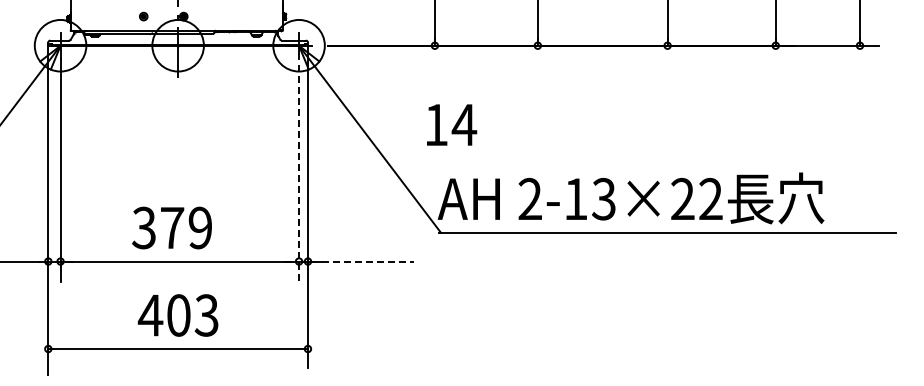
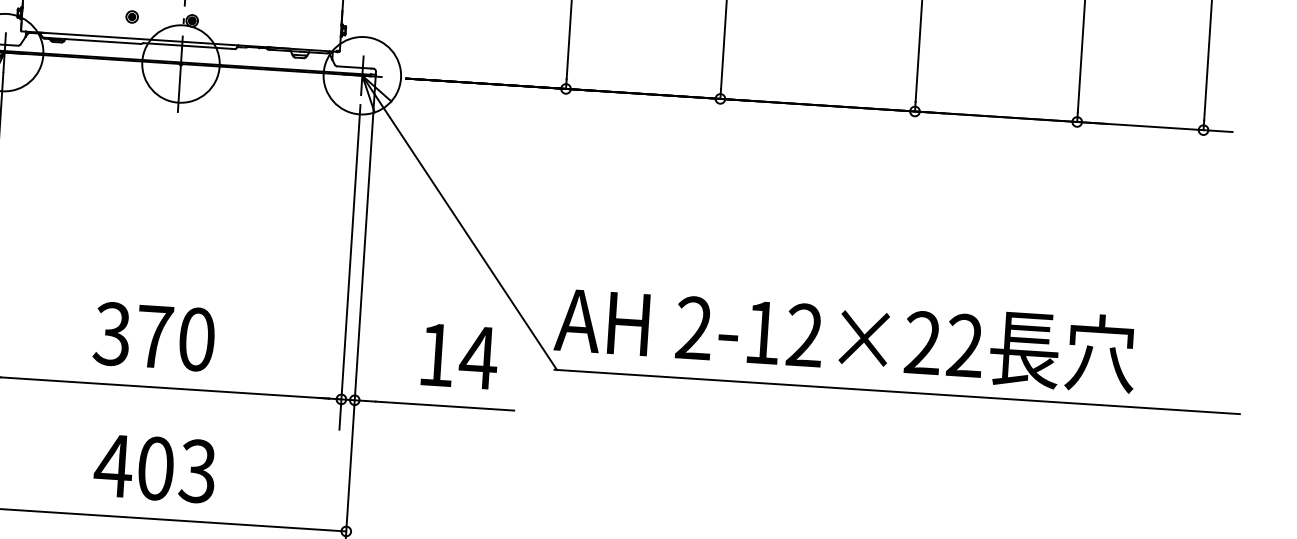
text: (452, 124) -> (460, 355), moved
line: (299, 174) -> (350, 268), dashed -> solid
text: (603, 199) -> (803, 335), 2-13×22 -> 2-12×22
text: (200, 227) -> (196, 338), 379 -> 370
line: (368, 261) -> (445, 406), dashed -> solid

